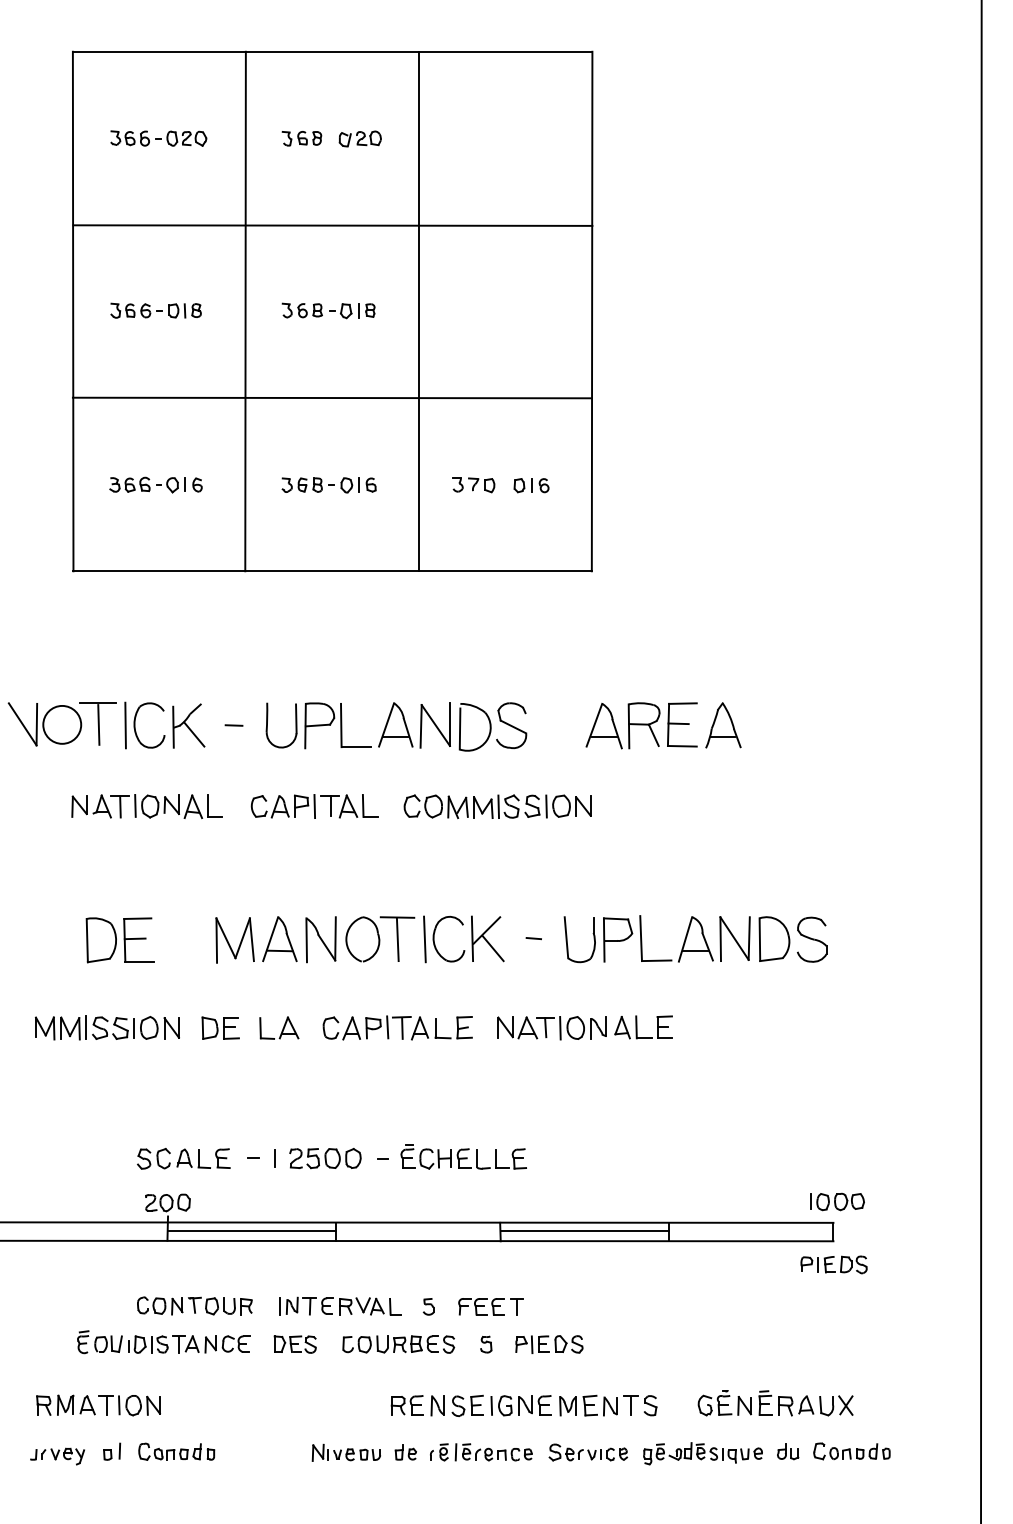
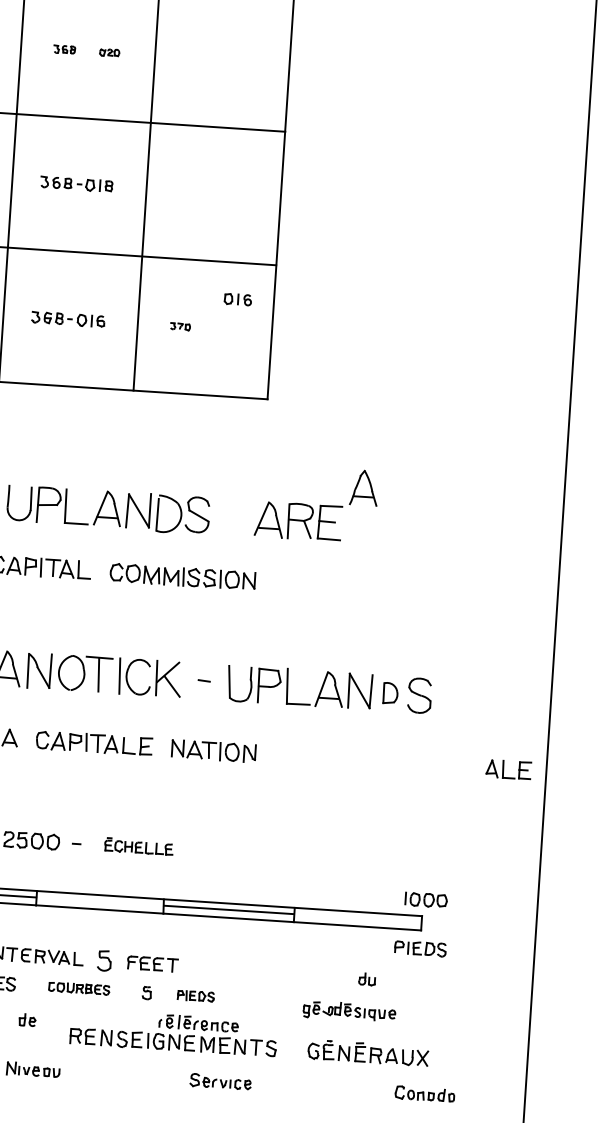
part: (301, 138) -> (64, 49), size x0.7
part: (359, 138) -> (109, 52), size x0.6
part: (473, 485) -> (180, 326), size x0.6
part: (531, 485) -> (237, 299), moved
part: (723, 725) -> (364, 488), moved
part: (774, 938) -> (390, 692), size x0.6
part: (643, 1027) -> (508, 769), moved
part: (463, 1156) -> (138, 846), size x0.7
part: (428, 1306) -> (104, 960), size x1.6
part: (398, 1344) -> (79, 988), size x0.7
part: (549, 1344) -> (196, 996), size x0.7
part: (788, 1451) -> (367, 979), moved
part: (405, 1452) -> (27, 1020), moved
part: (481, 1452) -> (198, 1023), moved
part: (702, 1453) -> (349, 1011), moved

